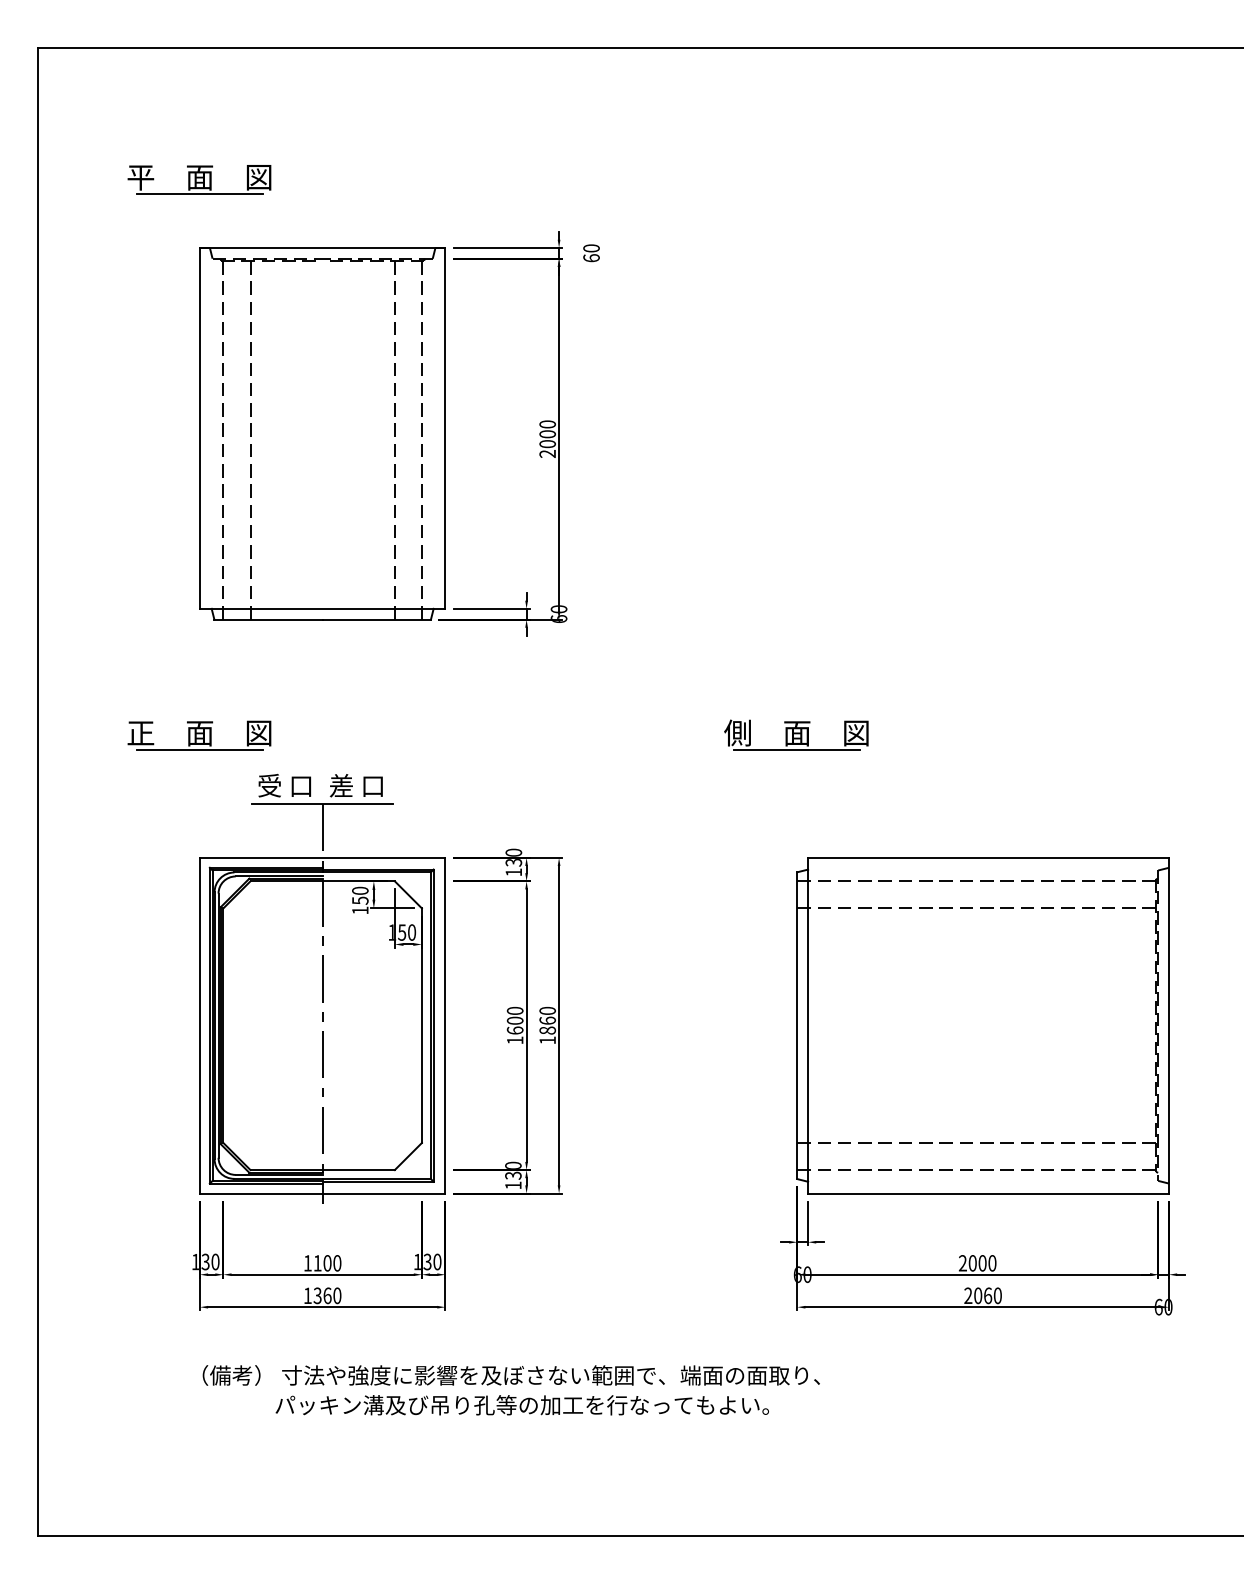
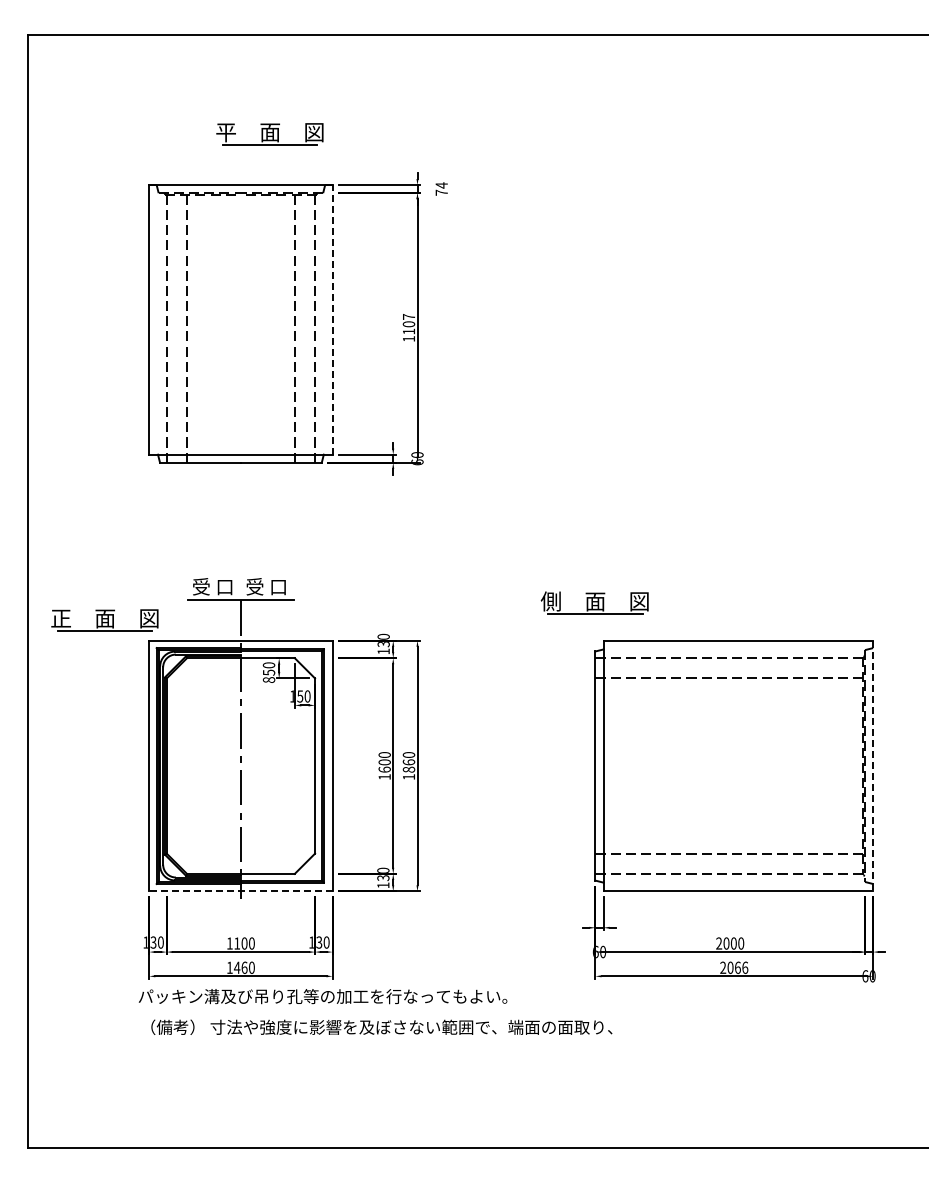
part: (198, 180) -> (269, 134), moved
text: (591, 252) -> (441, 188), 60 -> 74
line: (445, 427) -> (332, 319), solid -> dashed
text: (547, 438) -> (408, 327), 2000 -> 1107
part: (796, 734) -> (594, 602), moved
part: (198, 735) -> (104, 620), moved
text: (340, 785) -> (254, 586), 差 口 -> 受 口
text: (359, 909) -> (268, 679), 150 -> 850
line: (1169, 1026) -> (873, 766), solid -> dashed
line: (322, 1193) -> (240, 891), solid -> dashed
text: (318, 1295) -> (237, 967), 1360 -> 1460
text: (998, 1295) -> (745, 967), 2060 -> 2066
text: (521, 1405) -> (322, 996), moved

